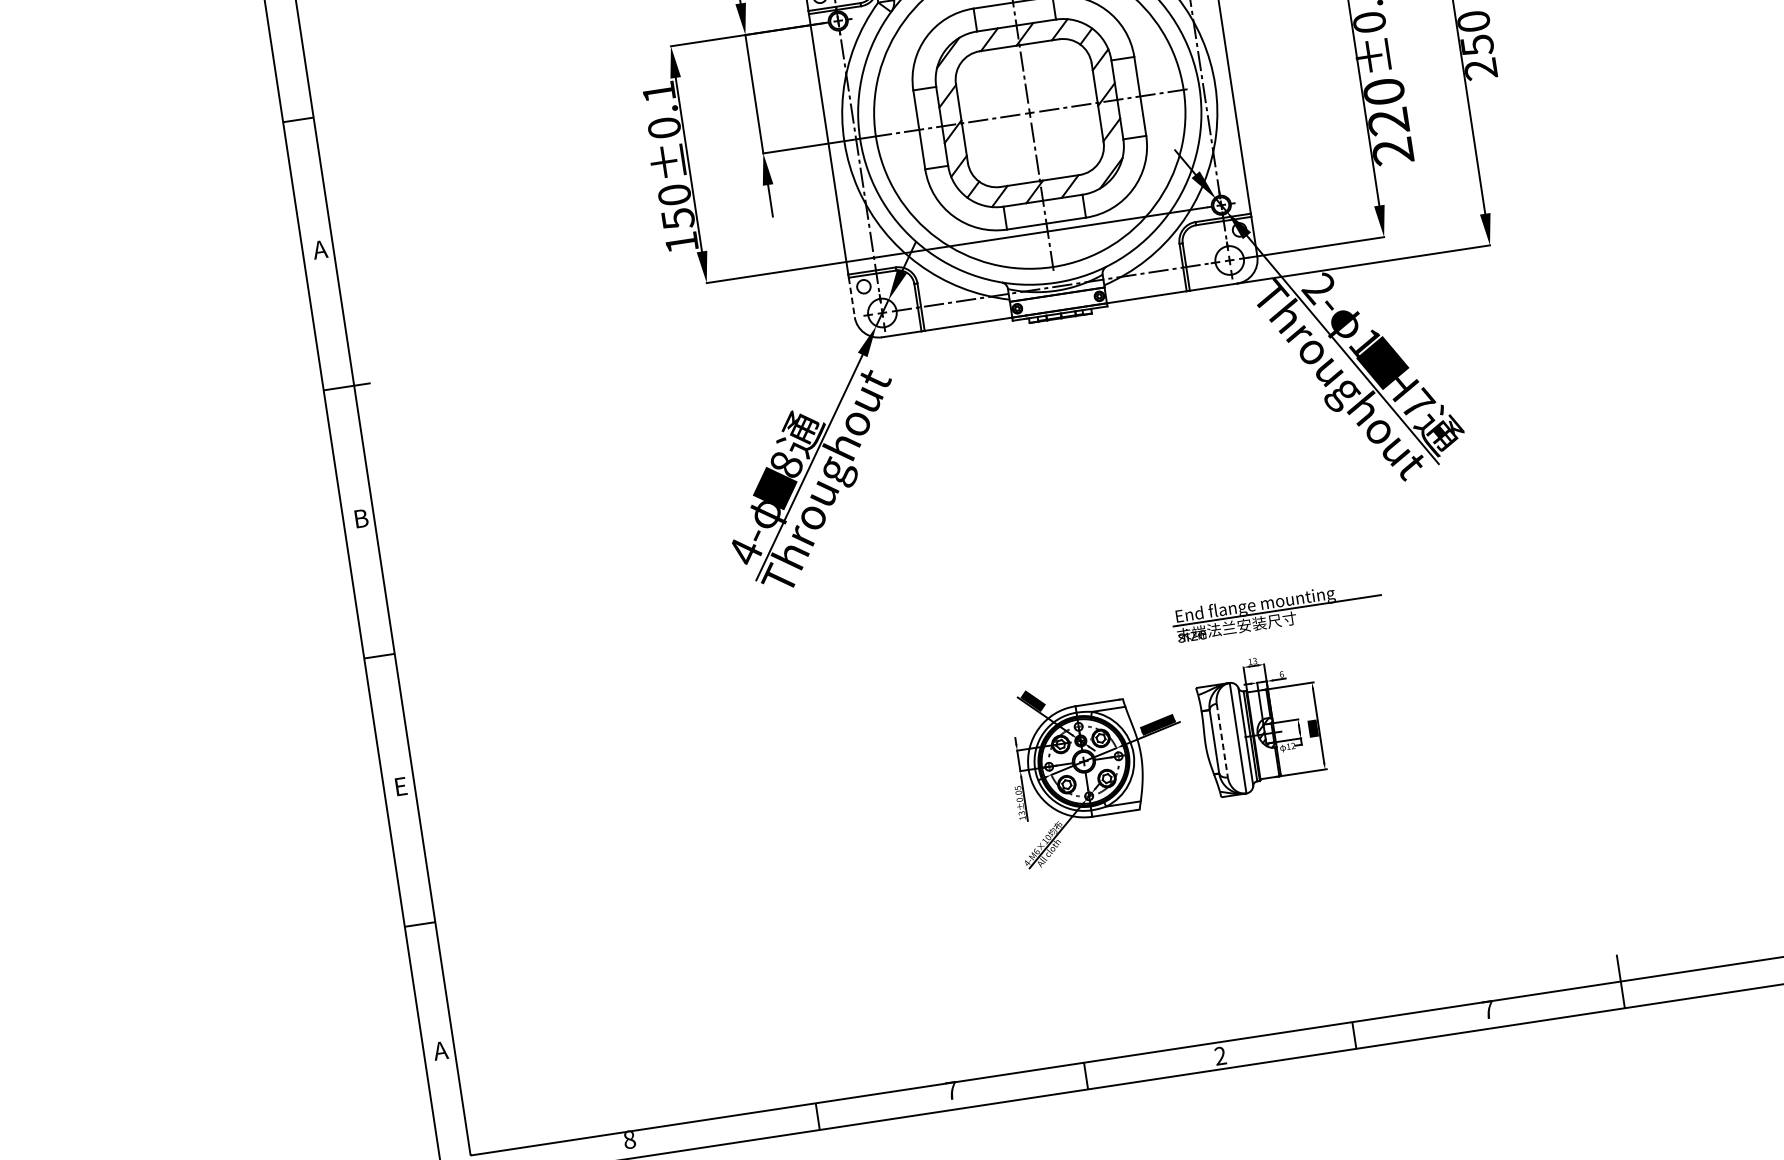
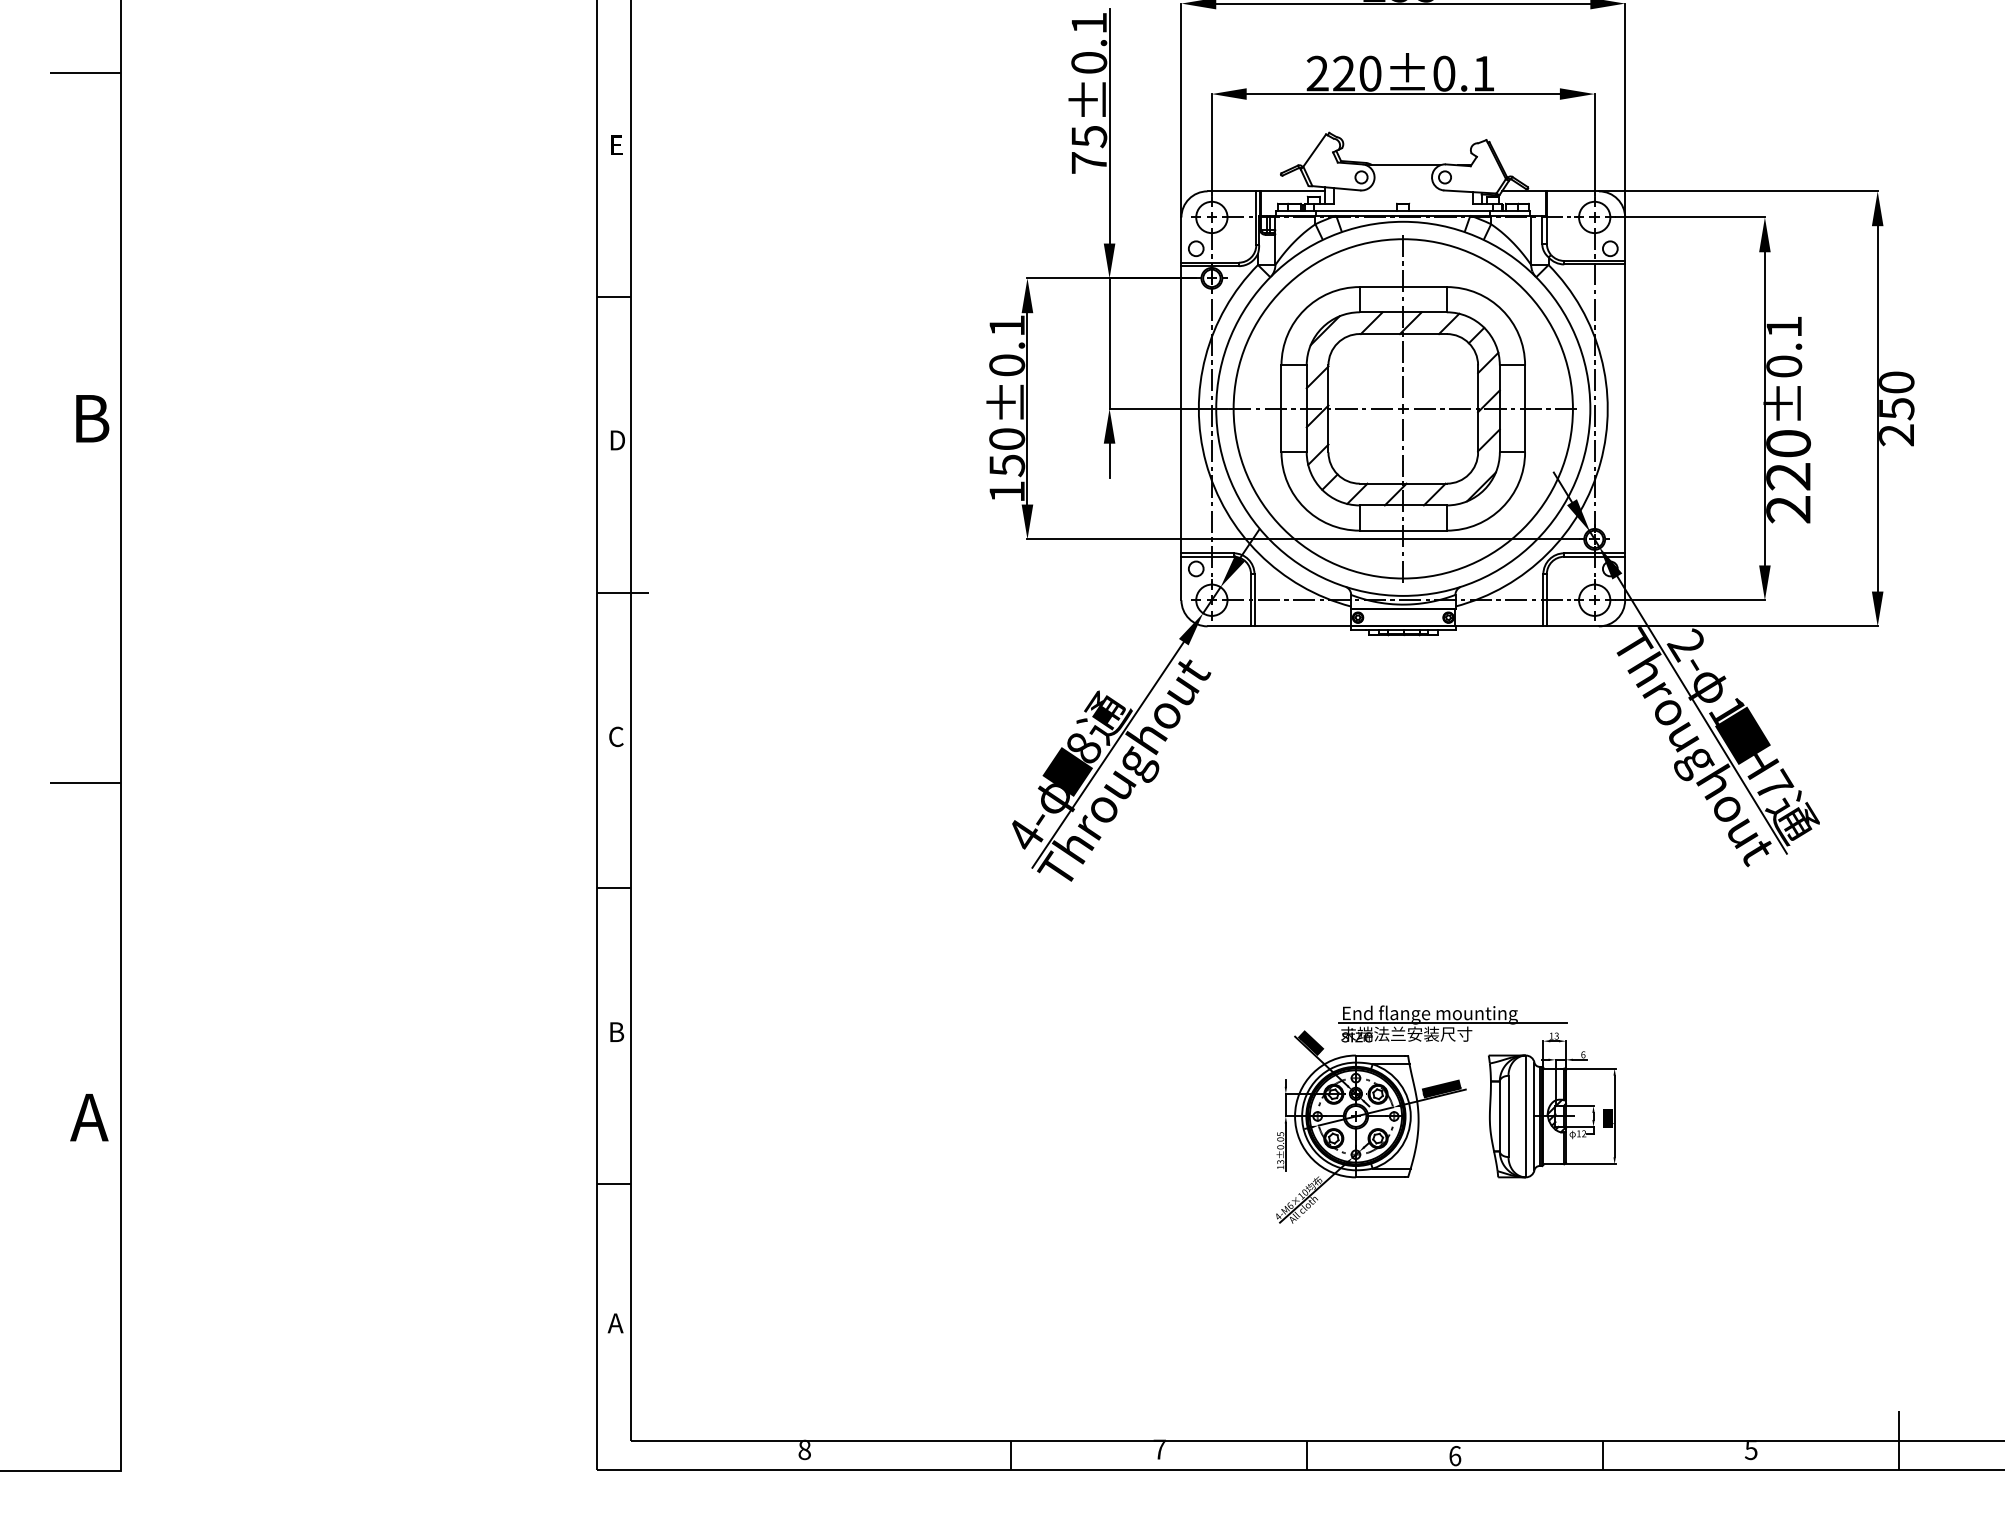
text: (320, 249) -> (616, 440), A -> D
line: (851, 297) -> (1181, 578), dashed -> solid
text: (360, 518) -> (616, 736), B -> C
part: (1276, 610) -> (1452, 1023), moved
line: (1222, 740) -> (1508, 1116), dashed -> solid
text: (402, 785) -> (617, 1031), E -> B
text: (1487, 1011) -> (1750, 1451), 7 -> 5
text: (1220, 1055) -> (1455, 1455), 2 -> 6

